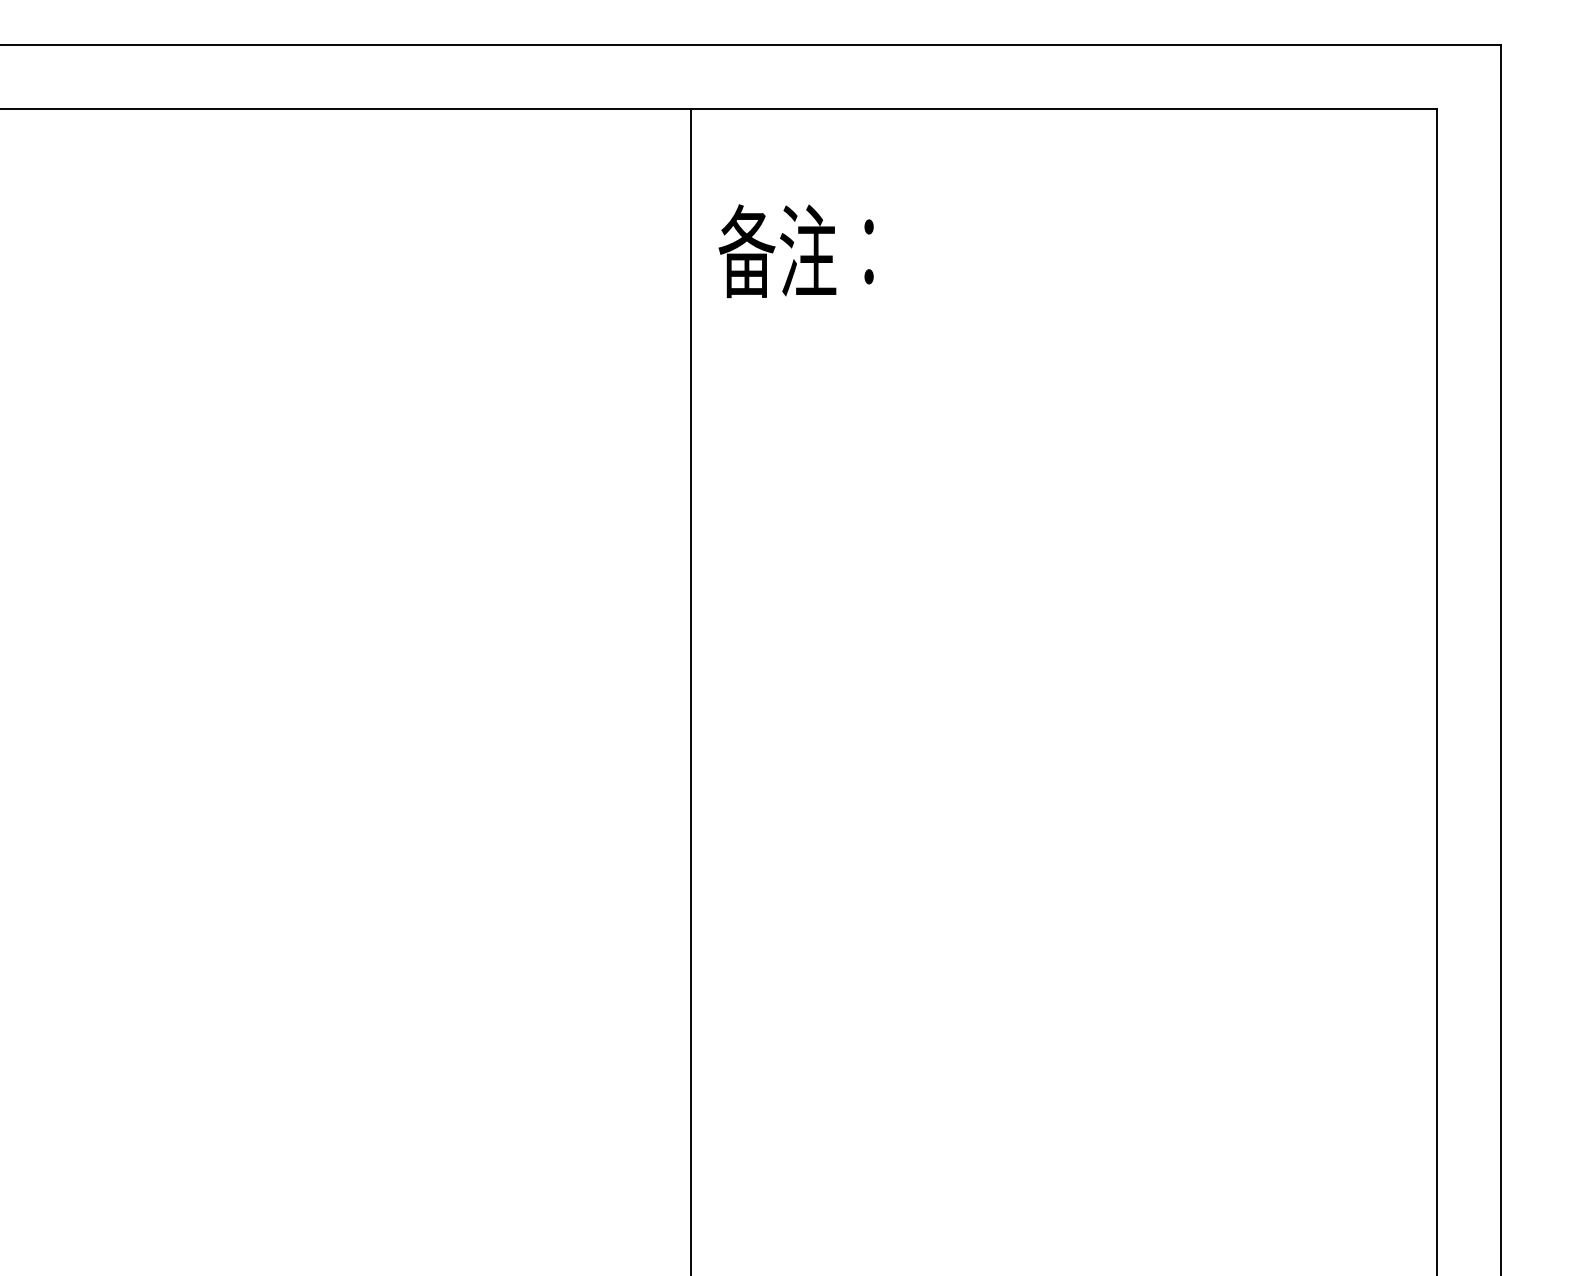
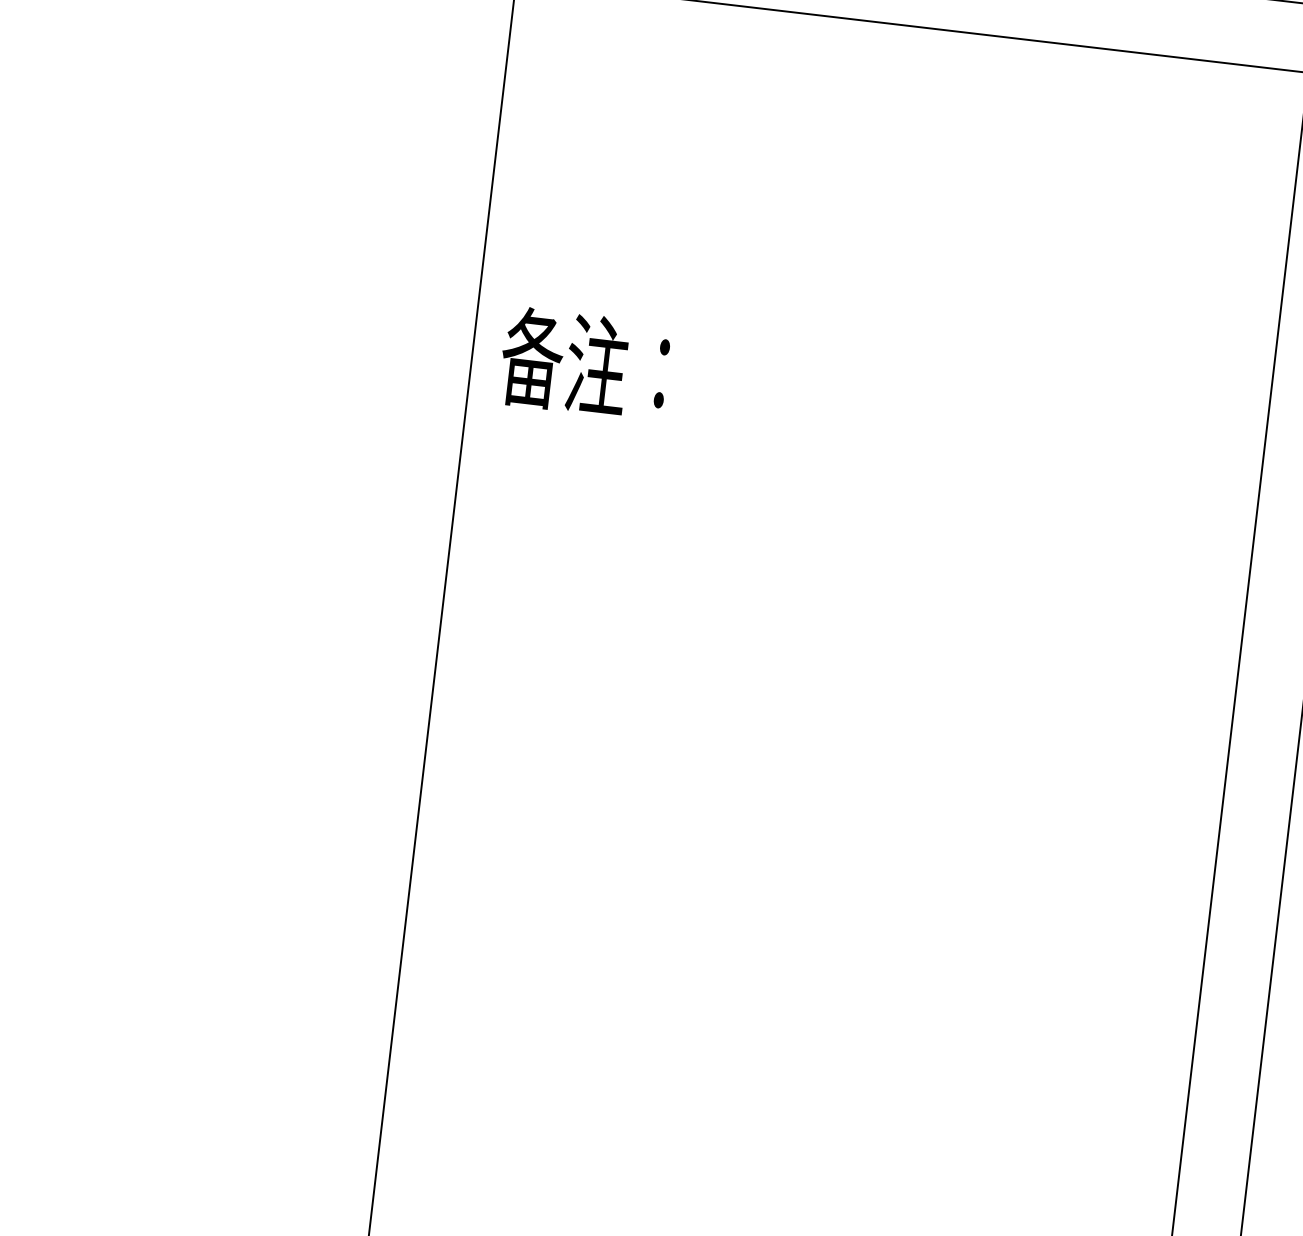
text: (795, 251) -> (583, 364), moved

